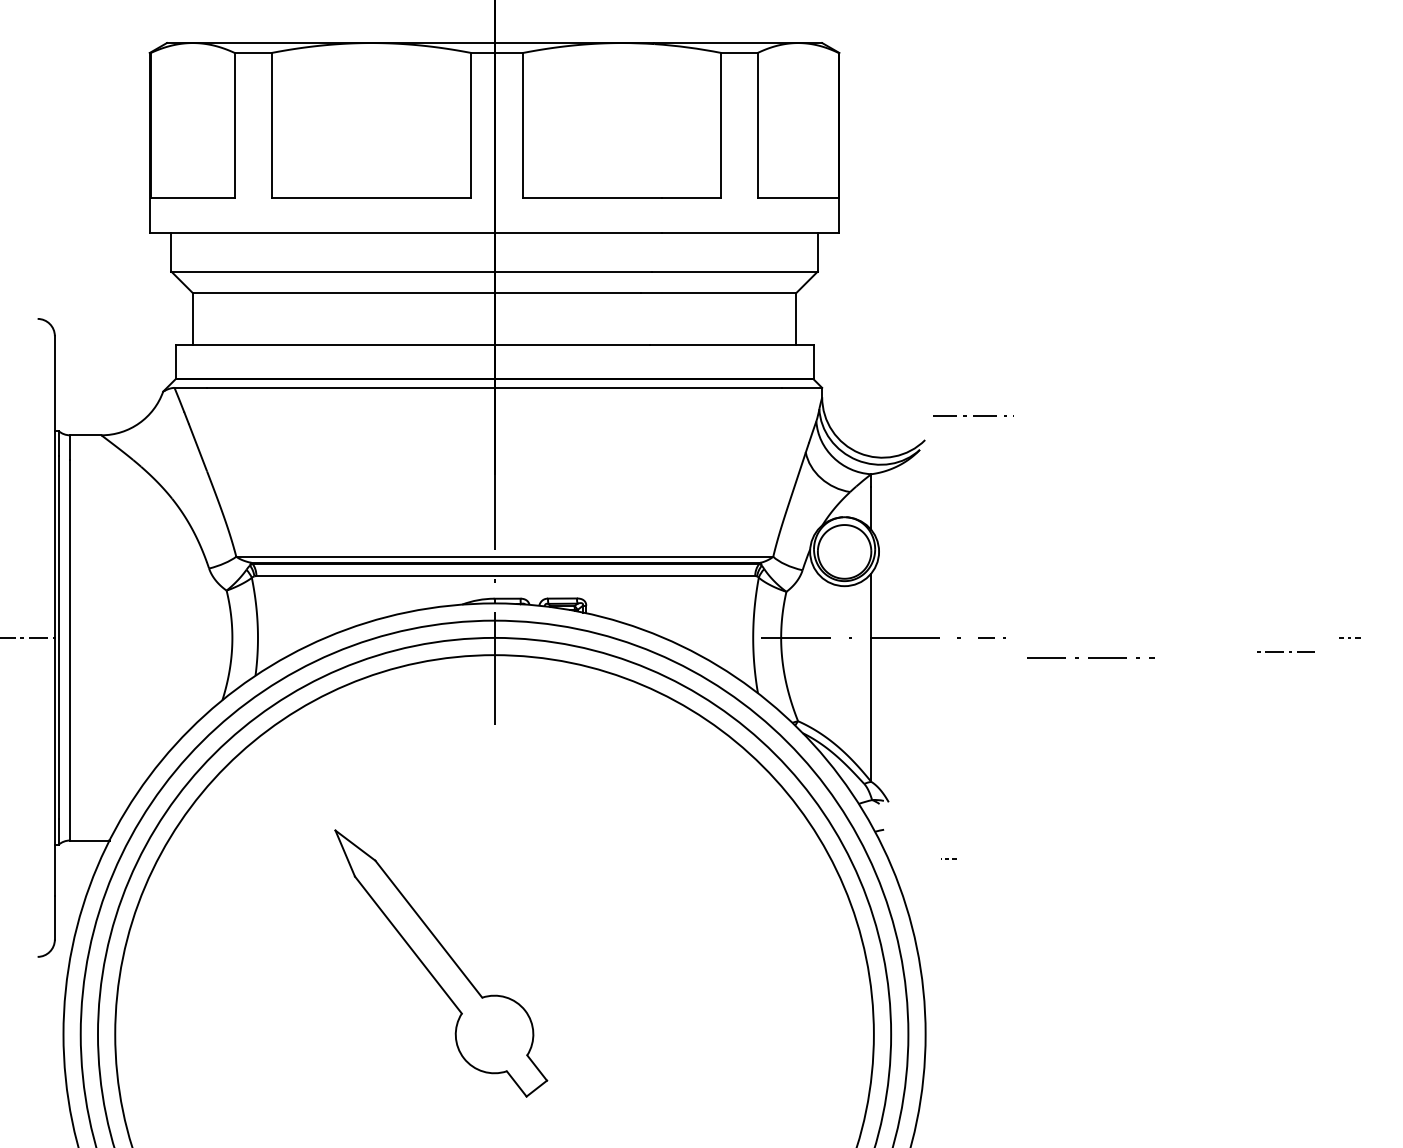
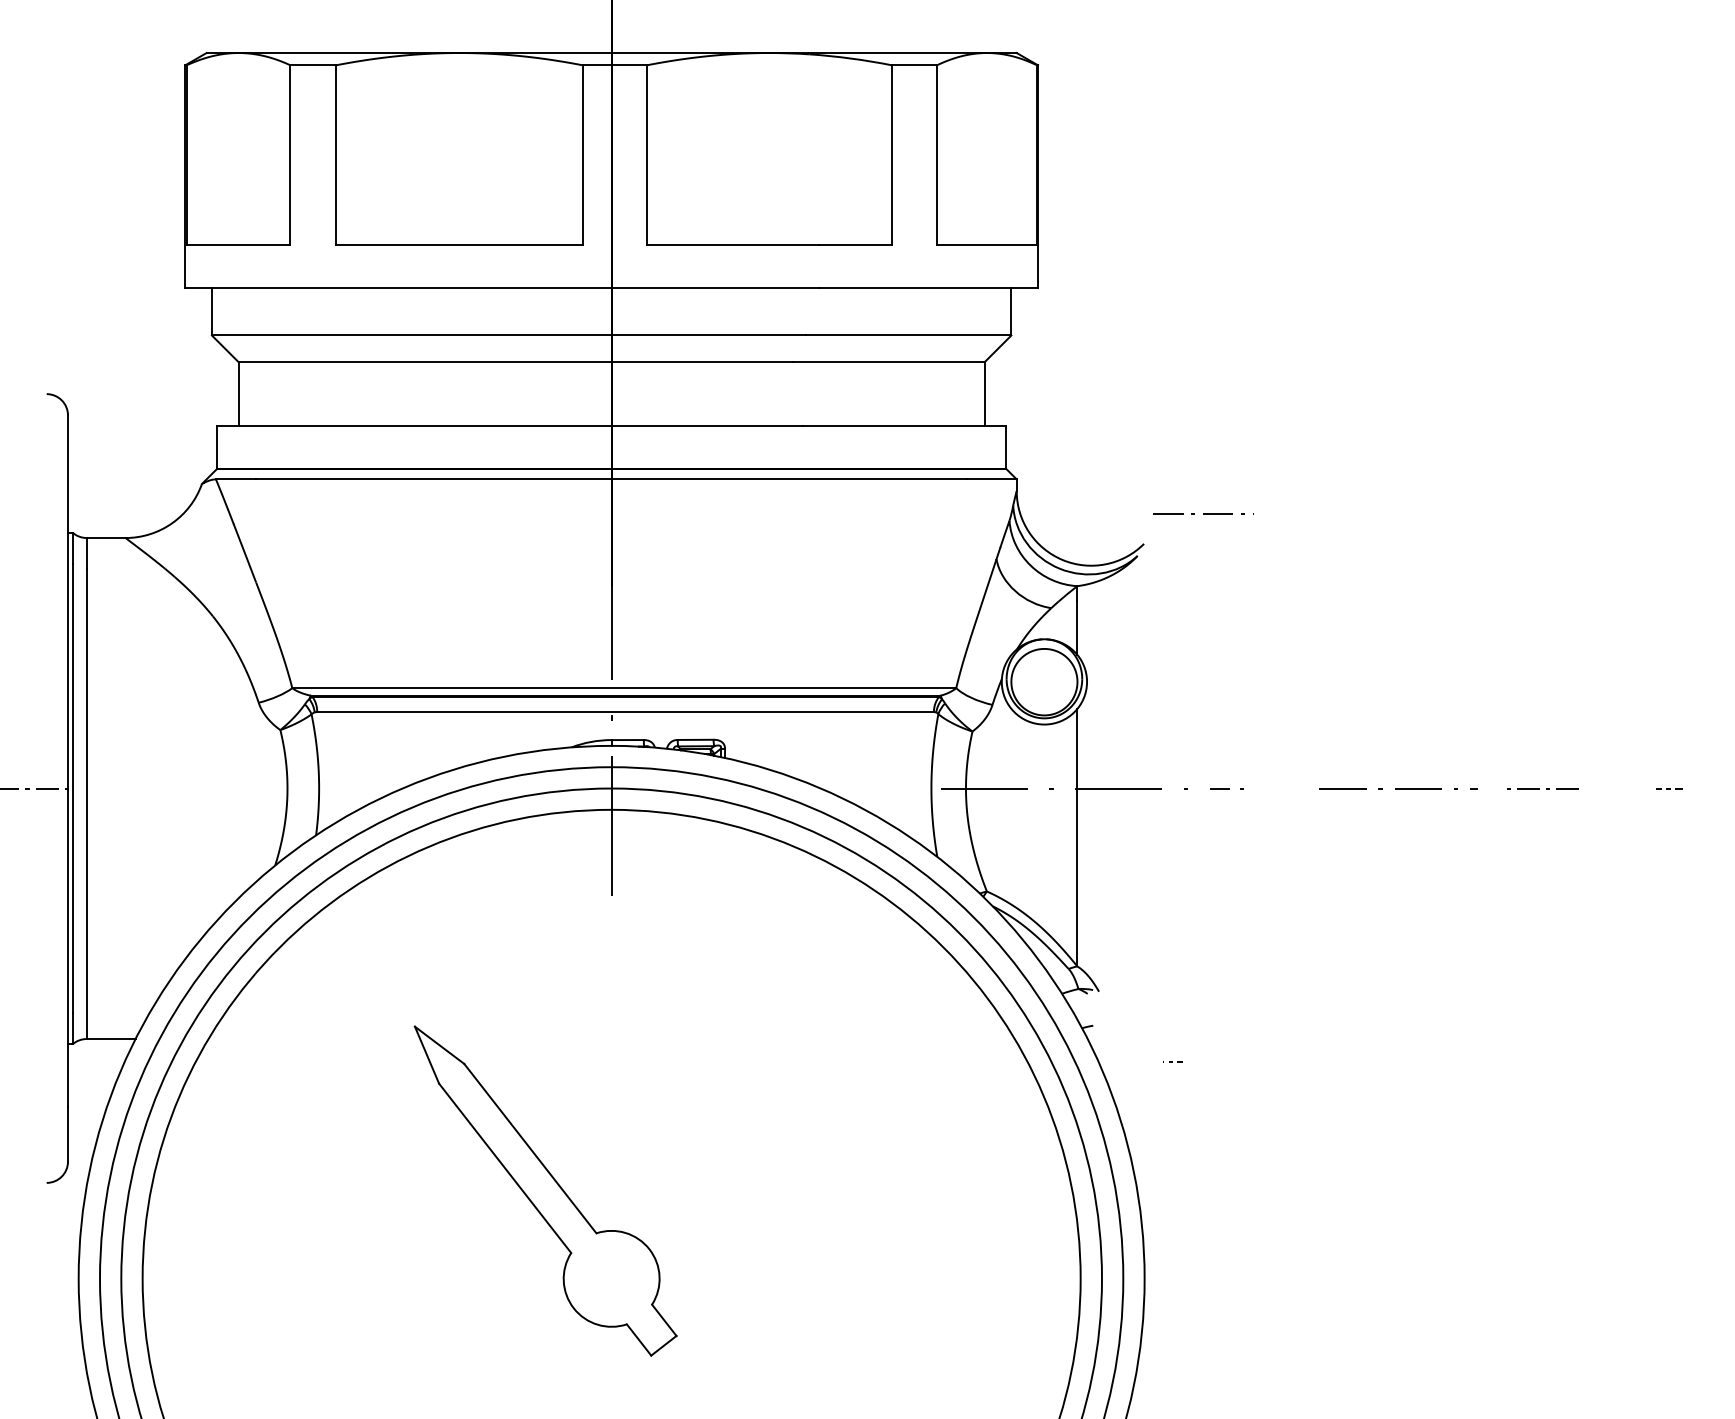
line: (1283, 652) -> (1539, 788), moved
line: (1091, 658) -> (1398, 788), moved

